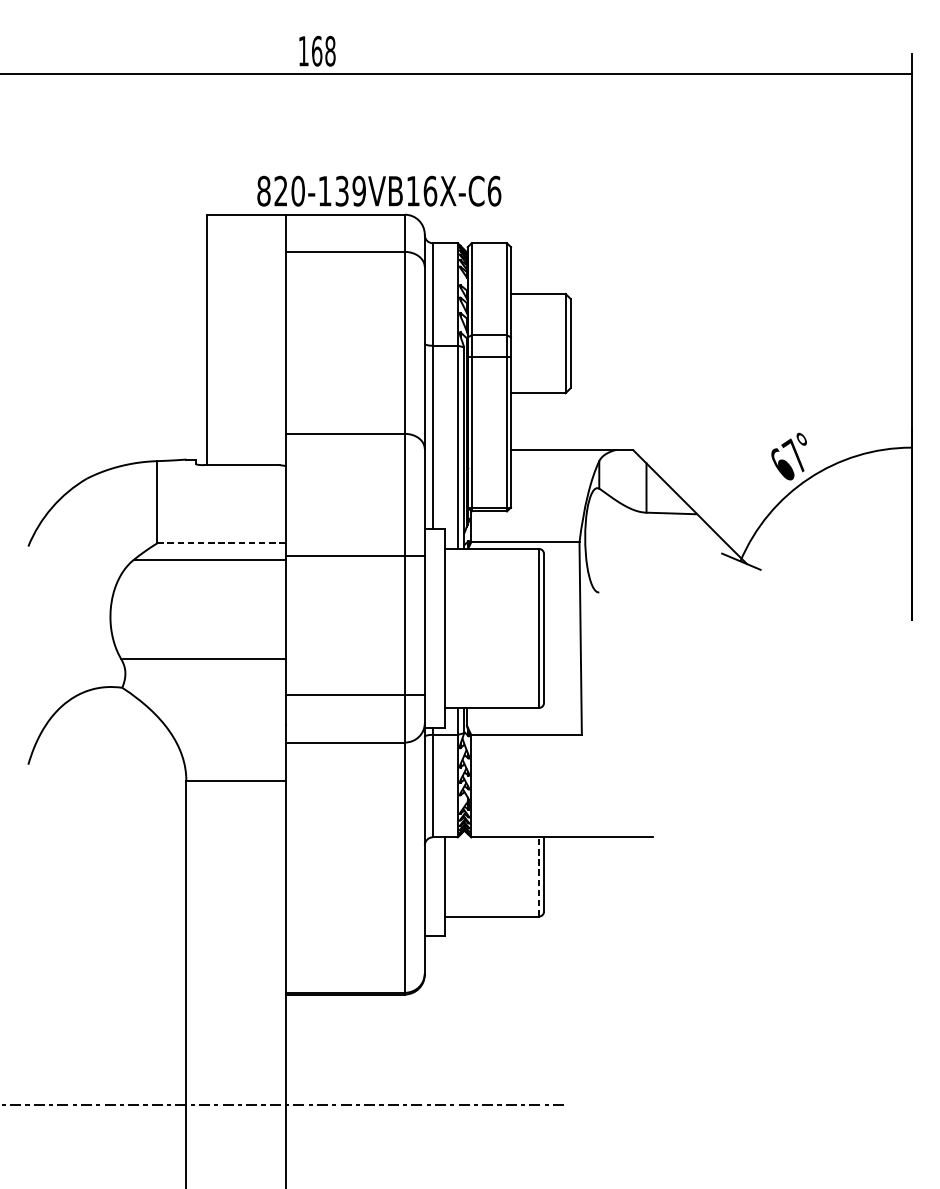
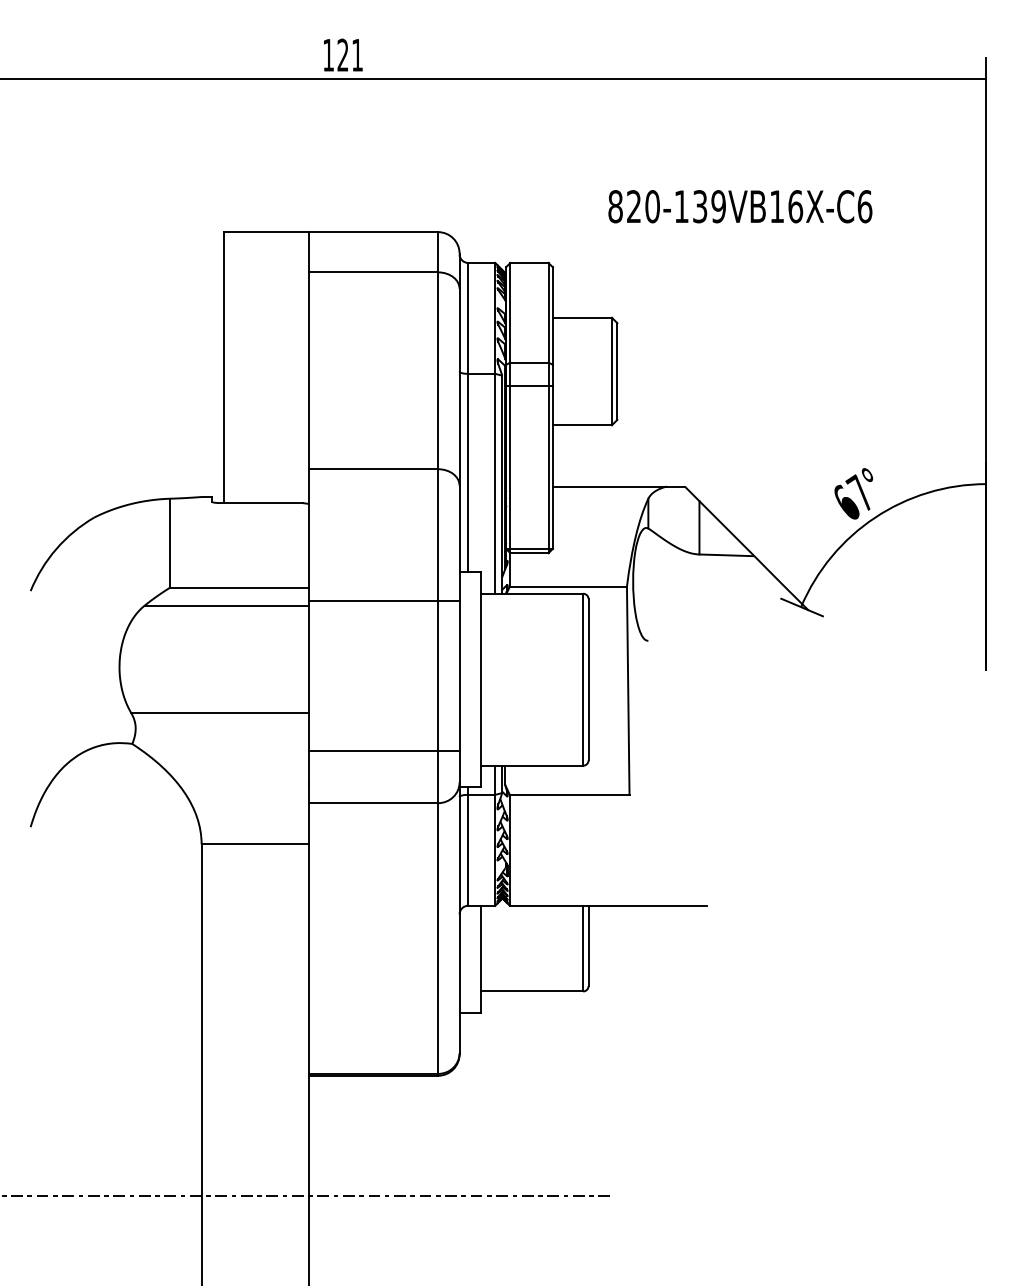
text: (323, 50) -> (350, 54), 168 -> 121
text: (379, 191) -> (740, 206), moved
line: (222, 543) -> (240, 587), dashed -> solid
line: (539, 876) -> (583, 948), dashed -> solid

